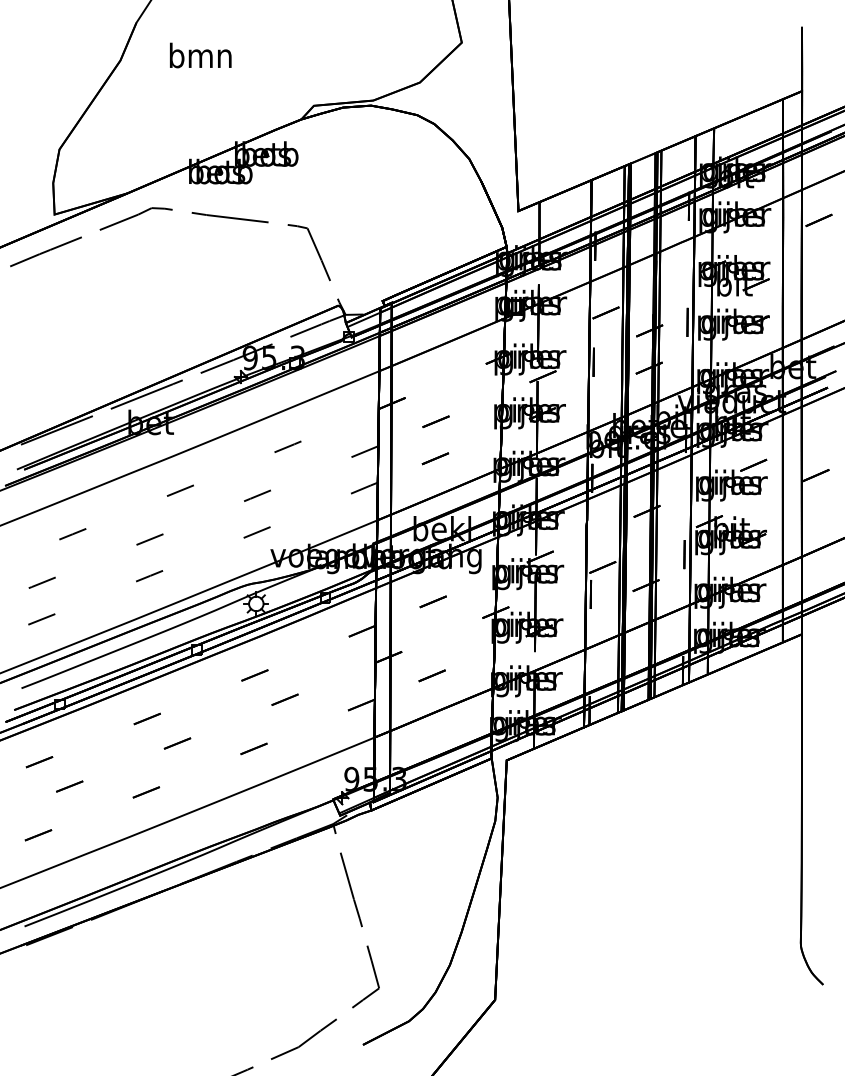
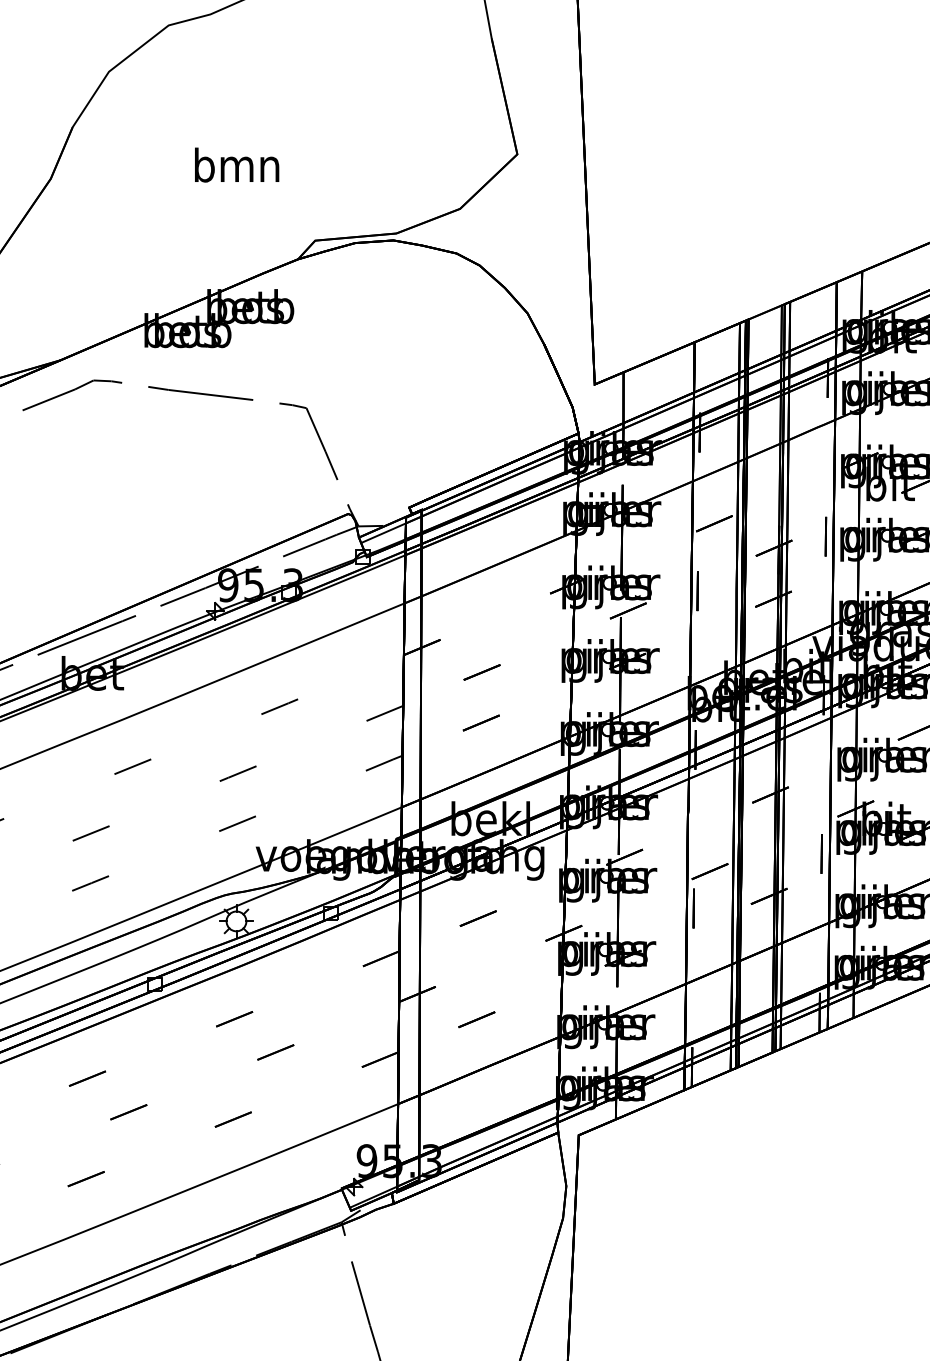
text: (200, 55) -> (236, 165), moved

